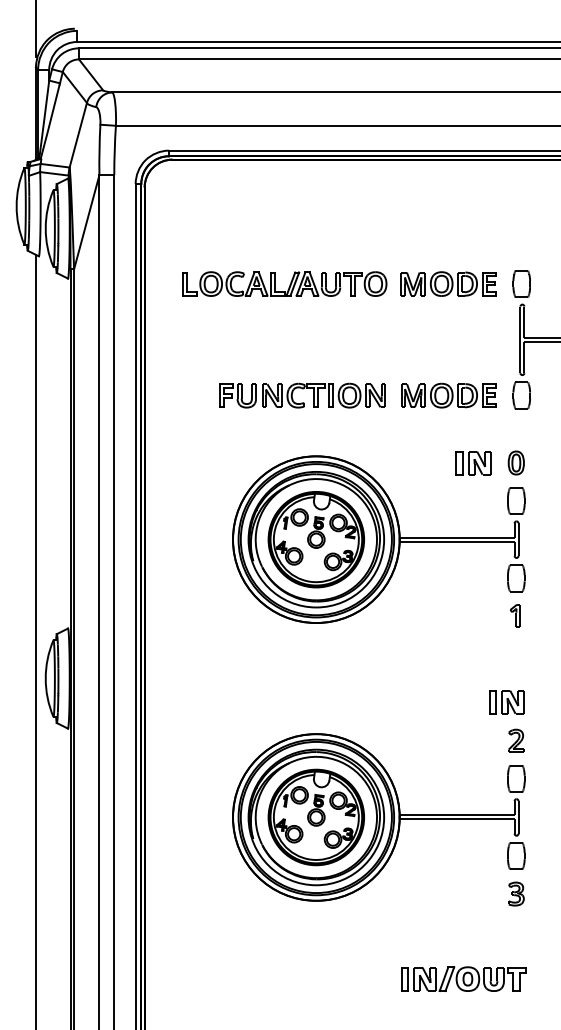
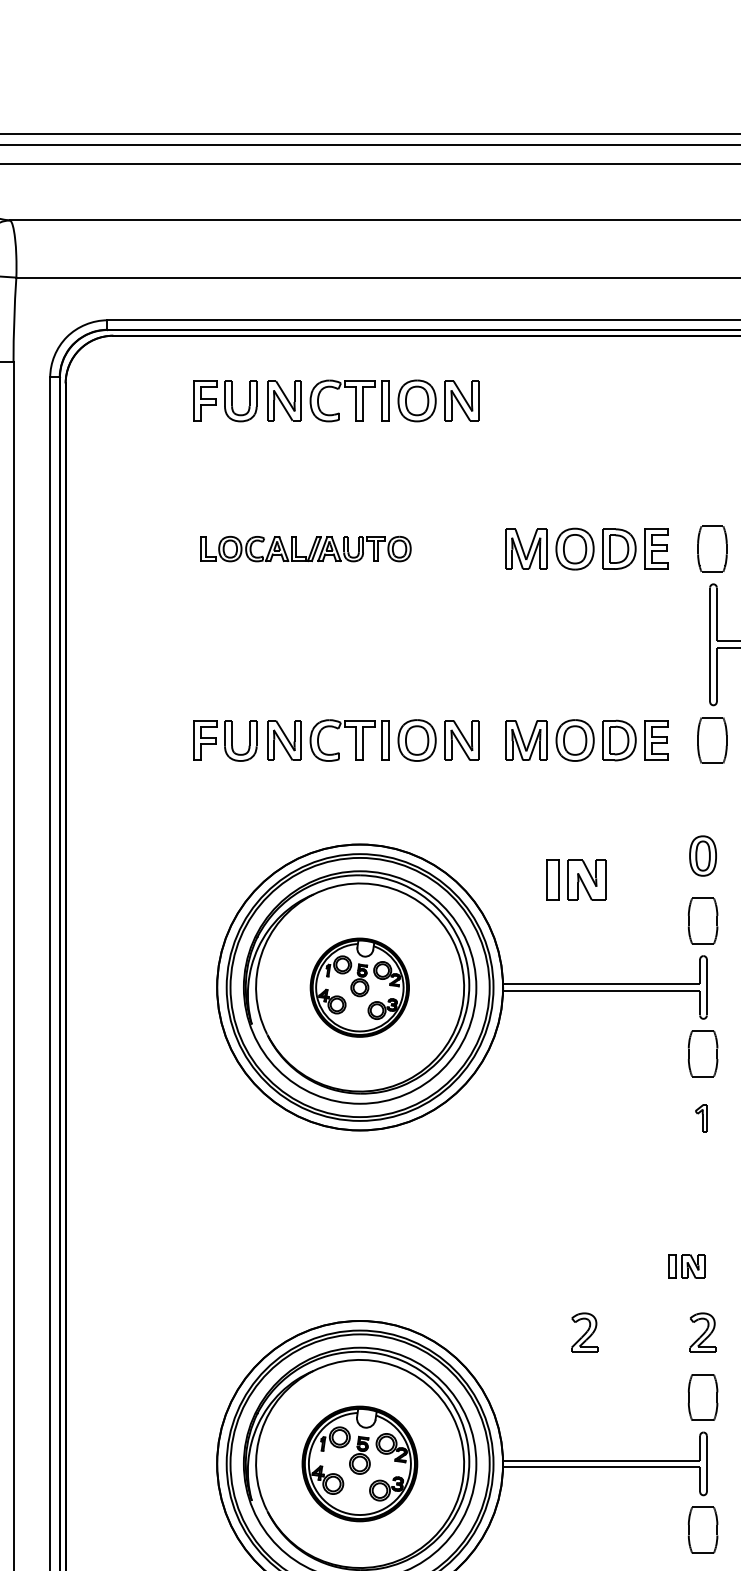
part: (302, 197) -> (336, 400), added
part: (284, 283) -> (305, 548), size x0.6
part: (473, 463) -> (576, 880), moved
part: (315, 539) -> (358, 987), size x0.6
part: (515, 615) -> (701, 1117), size x0.7
part: (506, 702) -> (686, 1266), size x0.6
part: (447, 740) -> (585, 1331), added
part: (315, 817) -> (358, 1463), size x0.7

